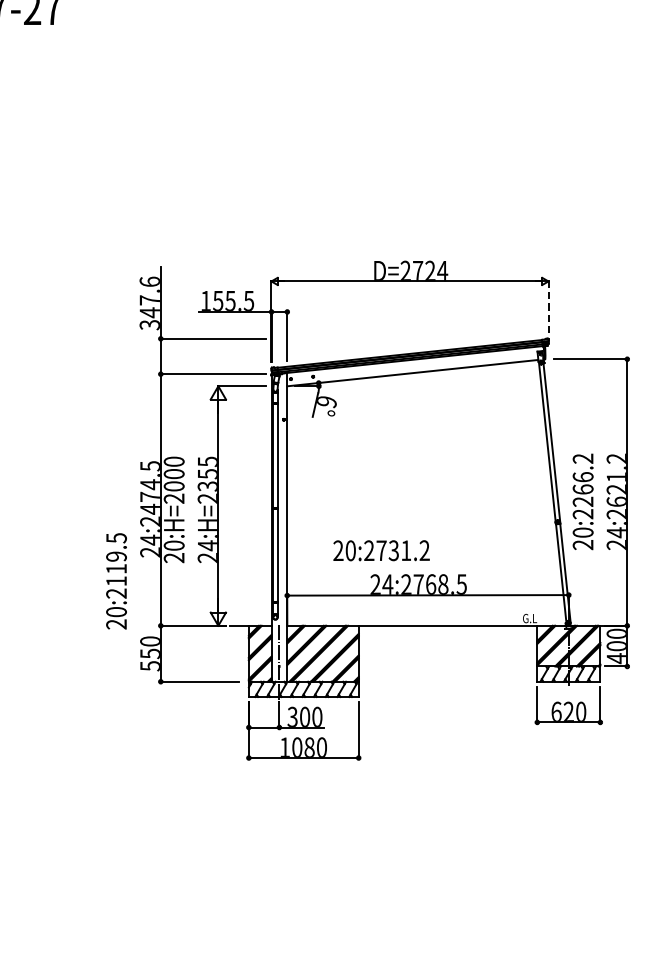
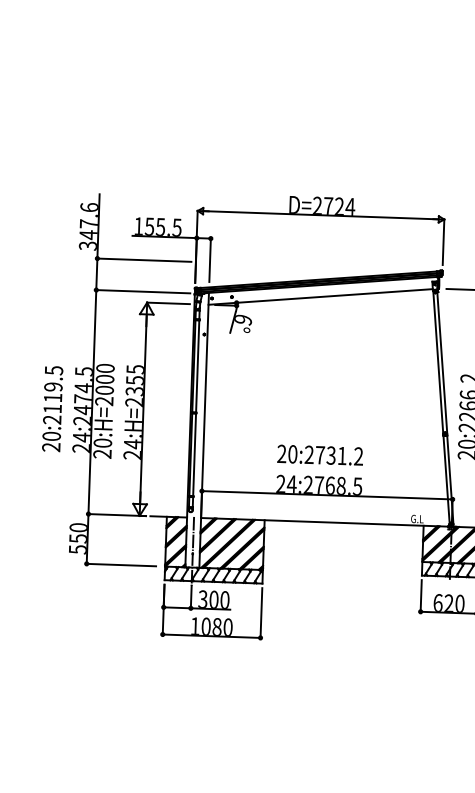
line: (548, 306) -> (443, 241), dashed -> solid
text: (381, 550) -> (320, 455), moved
text: (116, 581) -> (52, 409), moved

